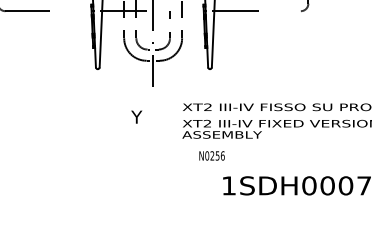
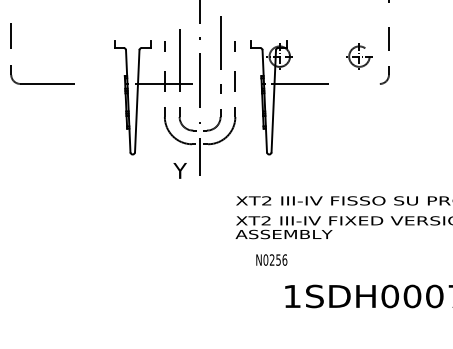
text: (136, 116) -> (179, 170), moved

